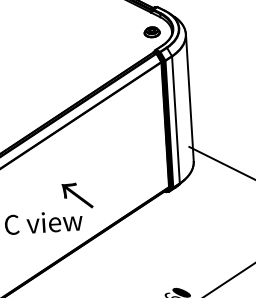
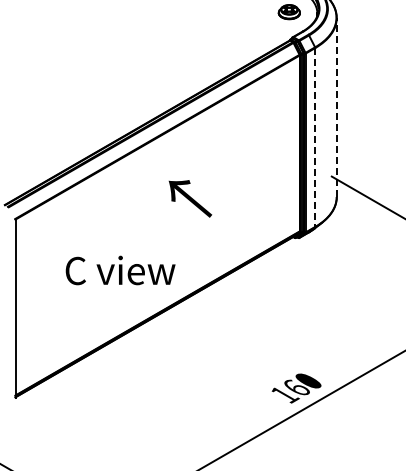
line: (189, 97) -> (336, 107), solid -> dashed
line: (176, 119) -> (315, 137), solid -> dashed
text: (77, 195) -> (190, 198), moved

